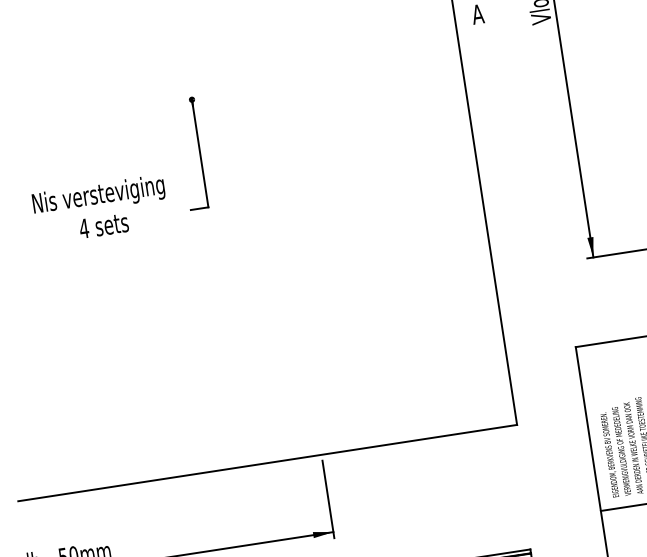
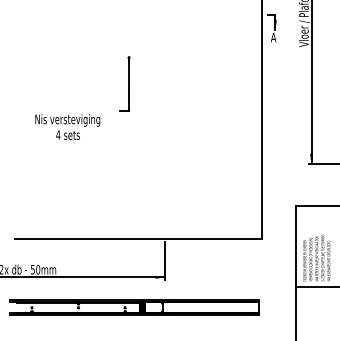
text: (100, 208) -> (67, 126), moved

